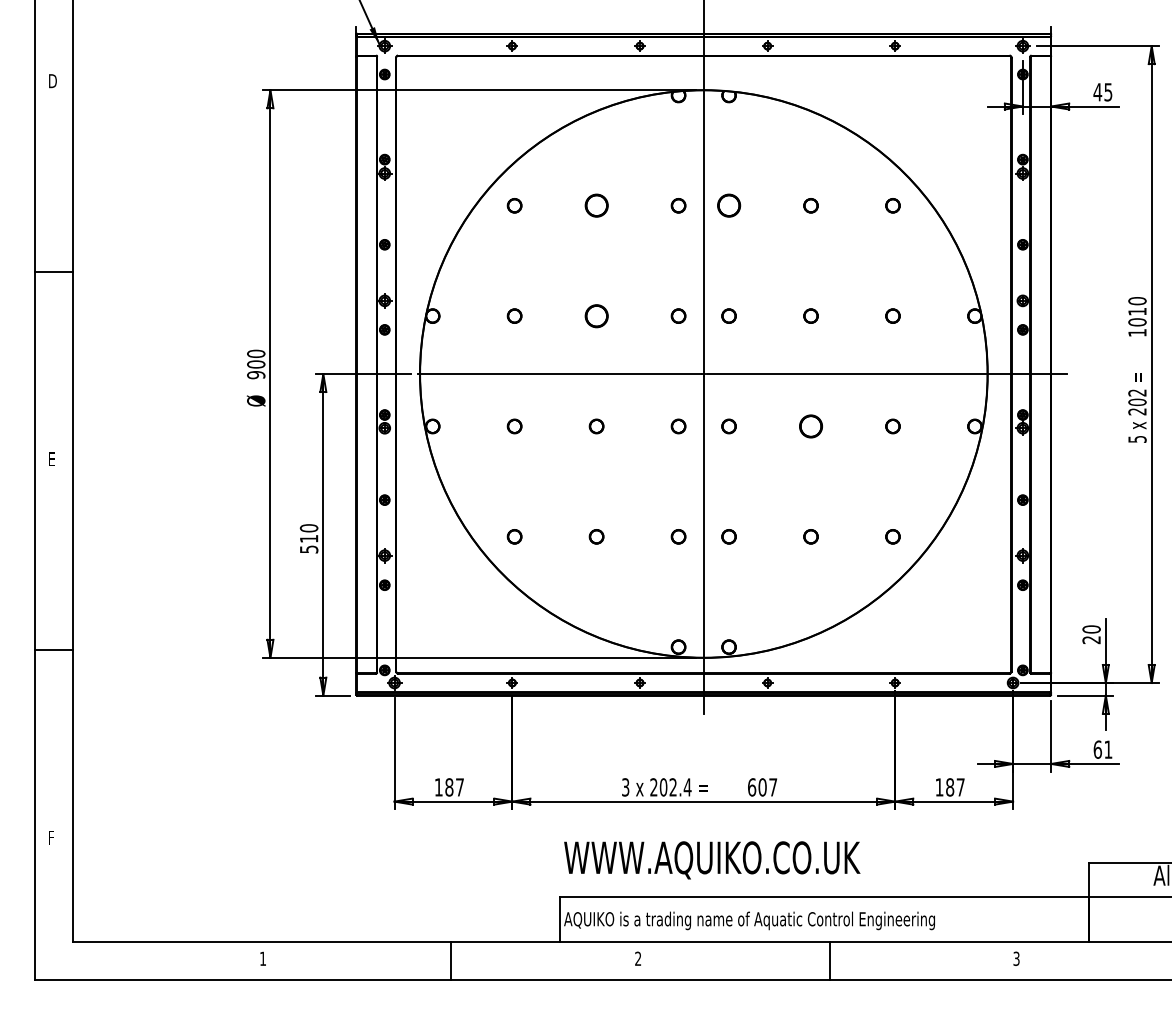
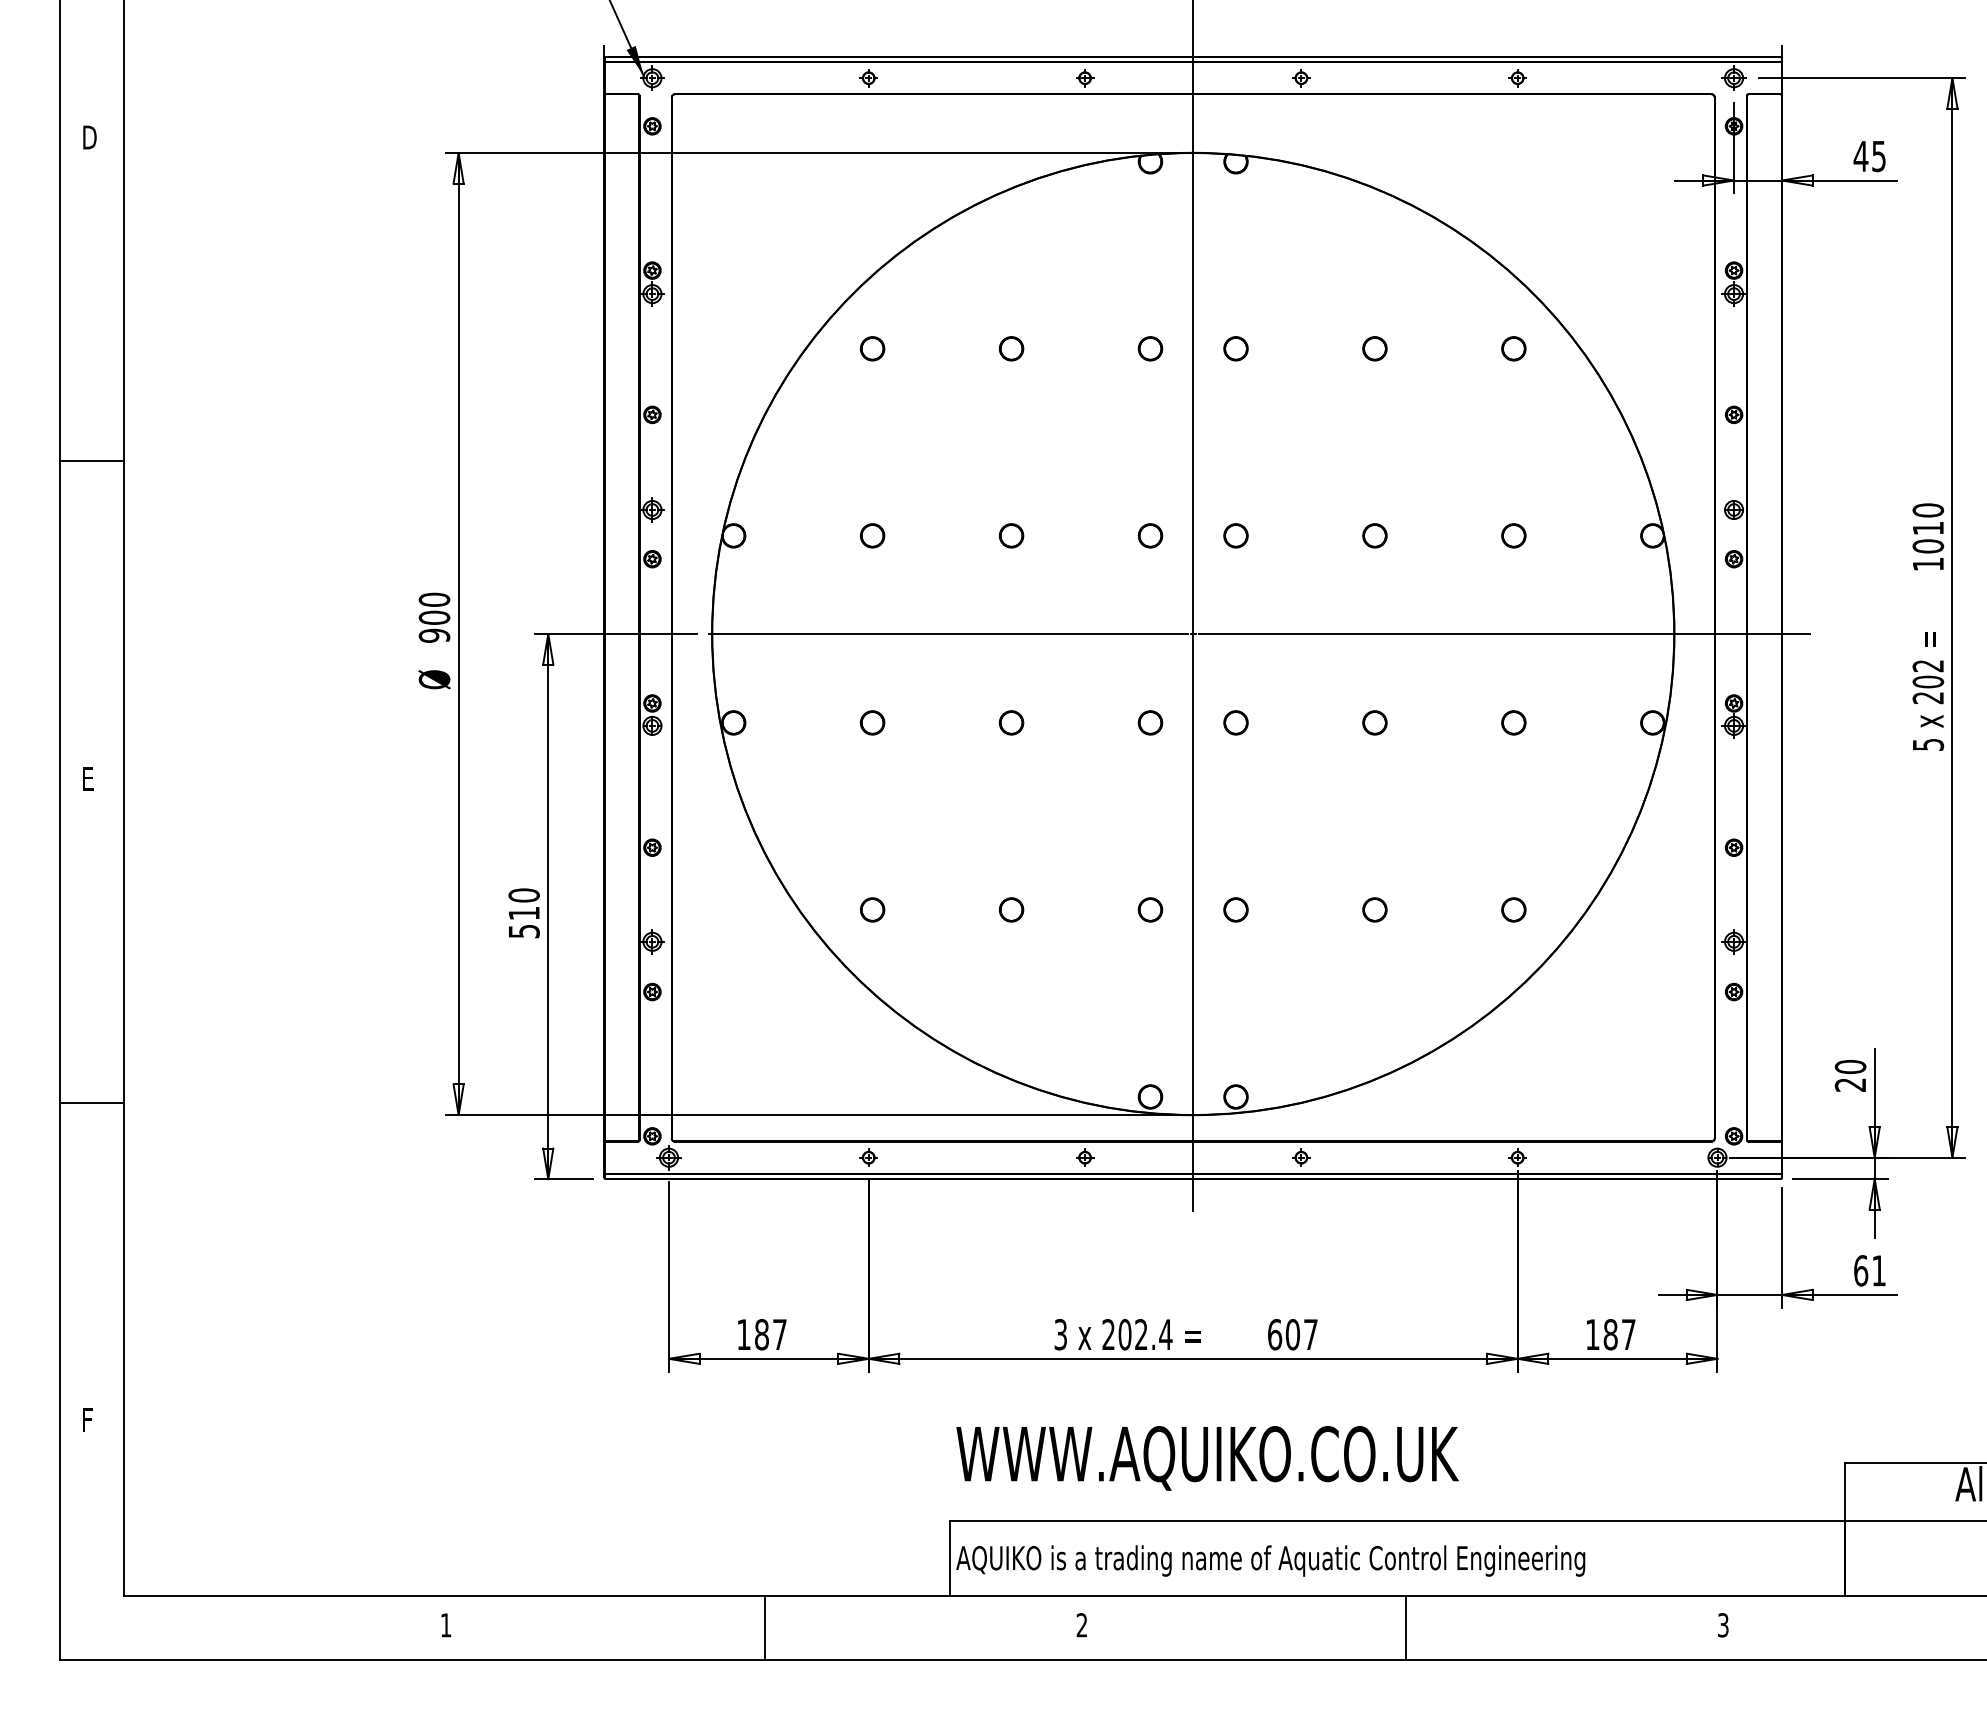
part: (596, 205) -> (1011, 348), size x0.62
circle: (728, 205) -> (1235, 348), size x0.62
part: (596, 315) -> (1011, 534), size x0.62
part: (810, 426) -> (1374, 722), size x0.62

